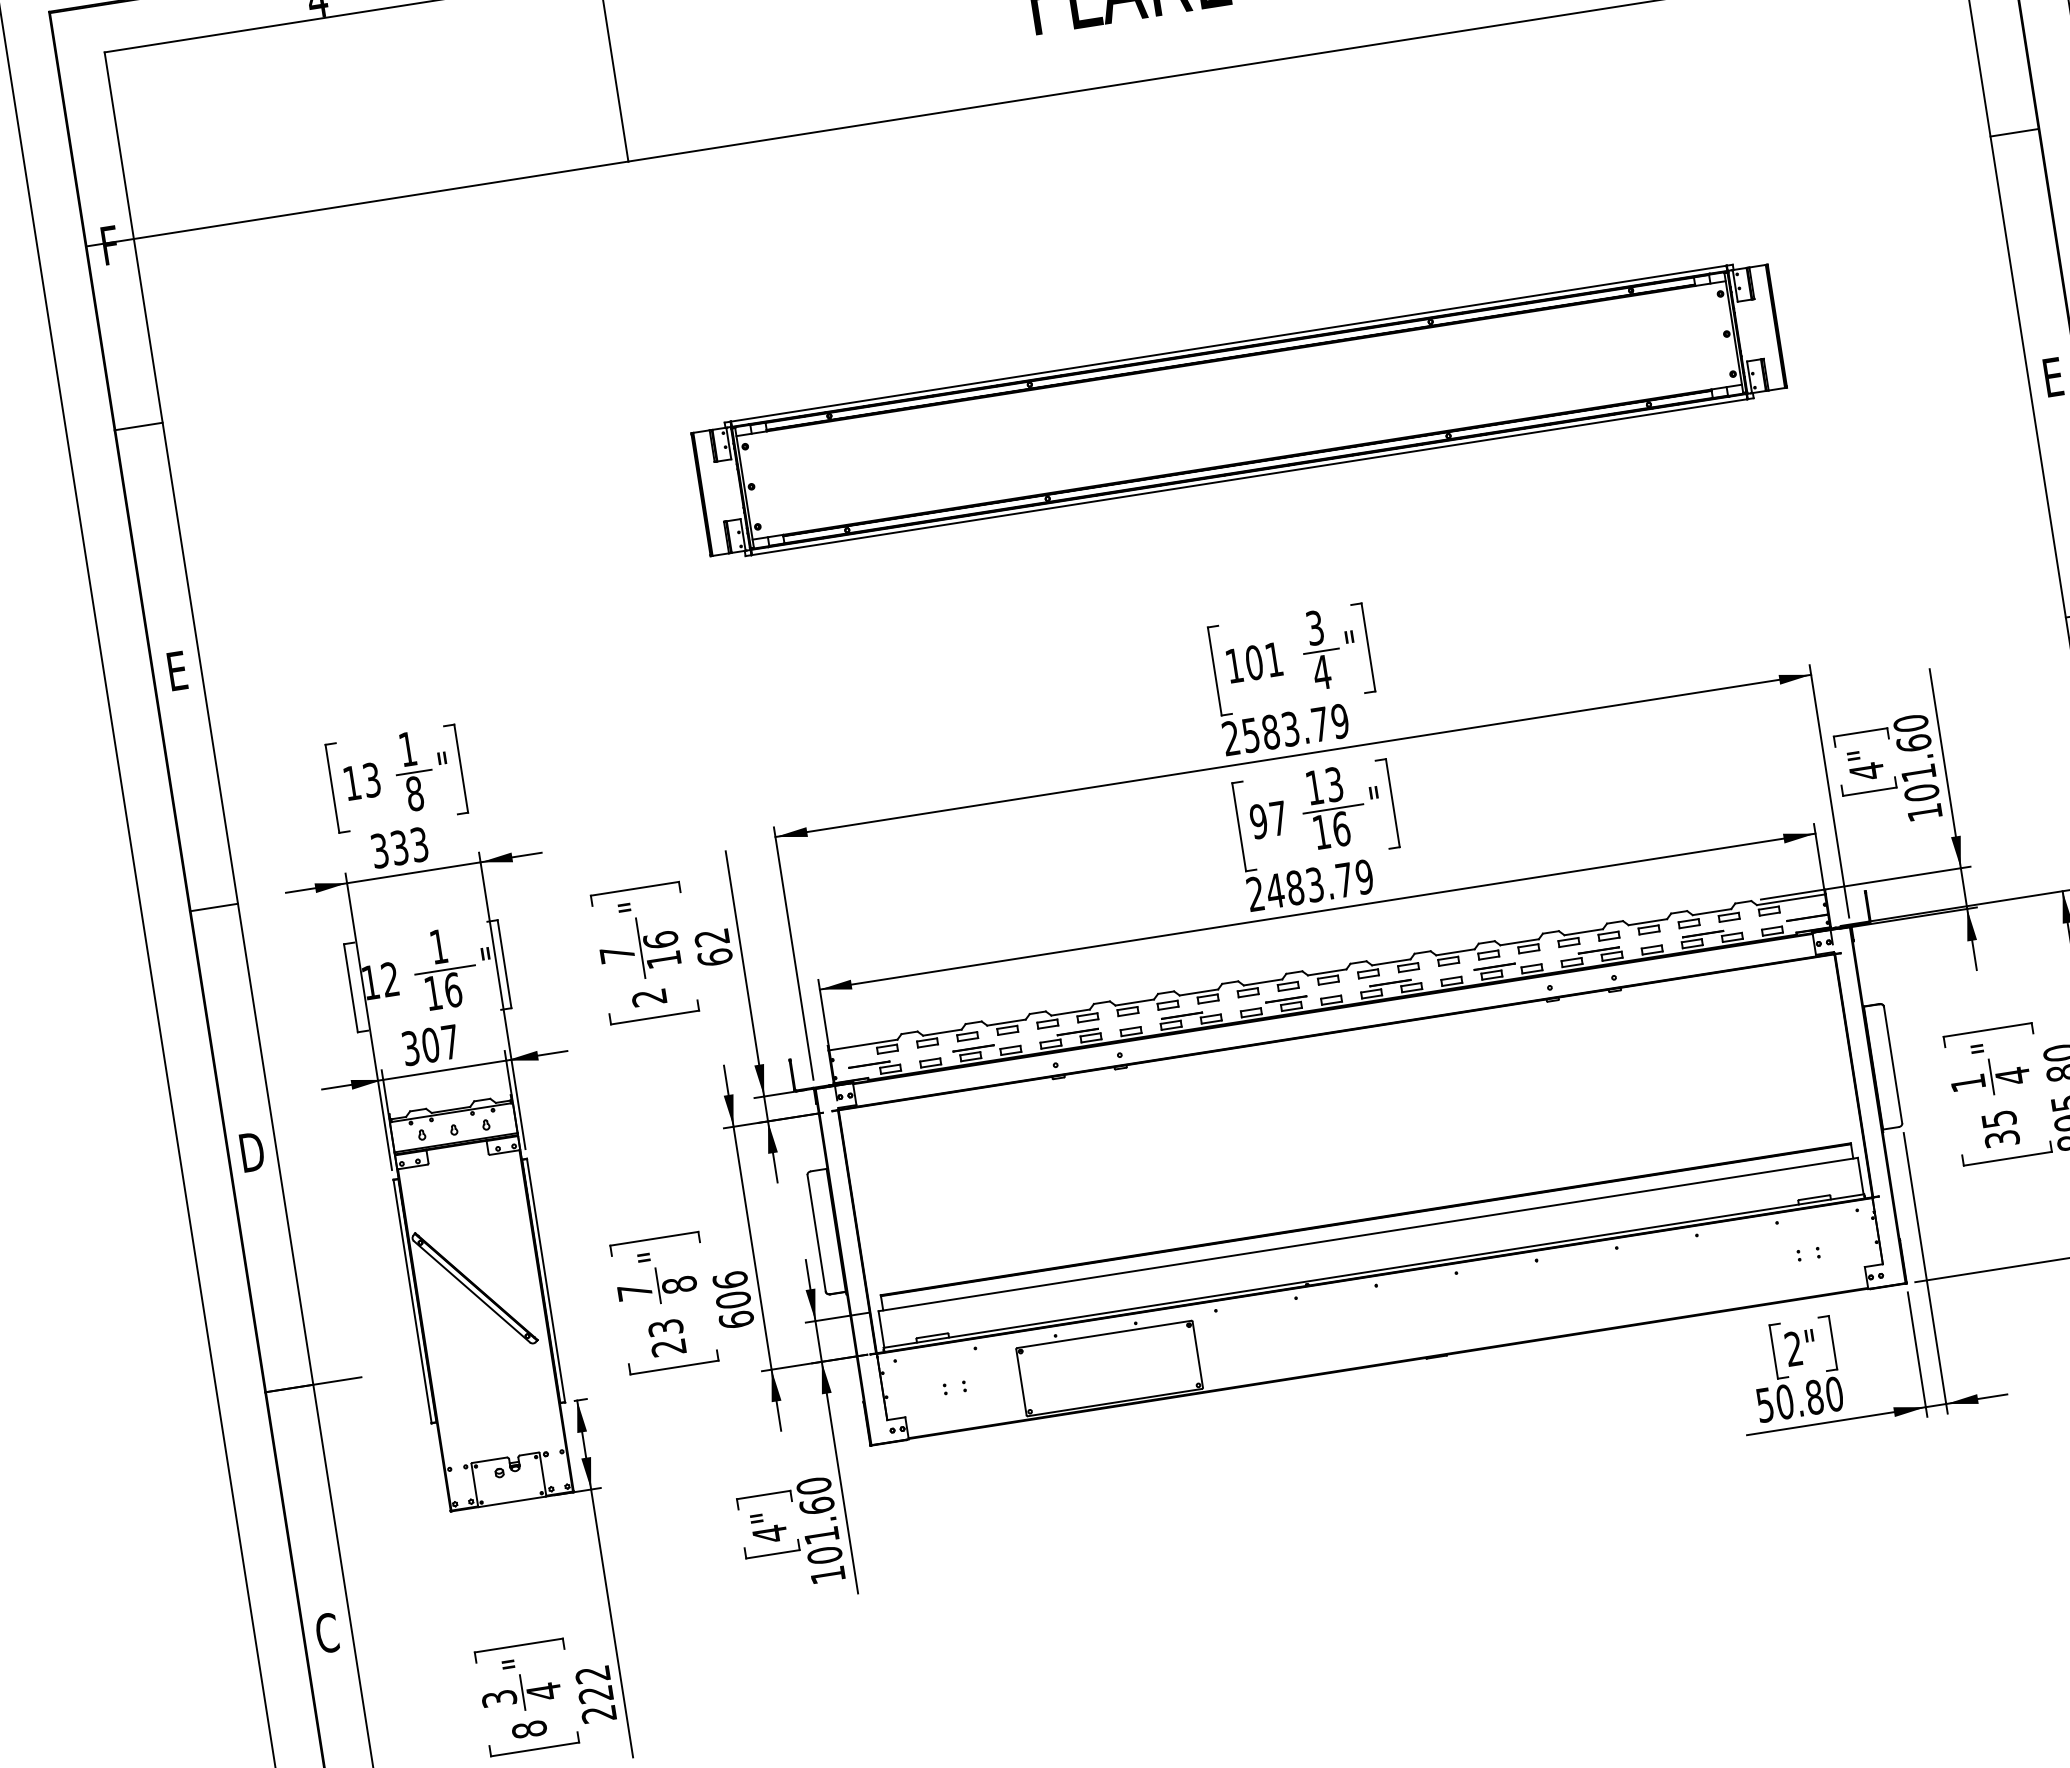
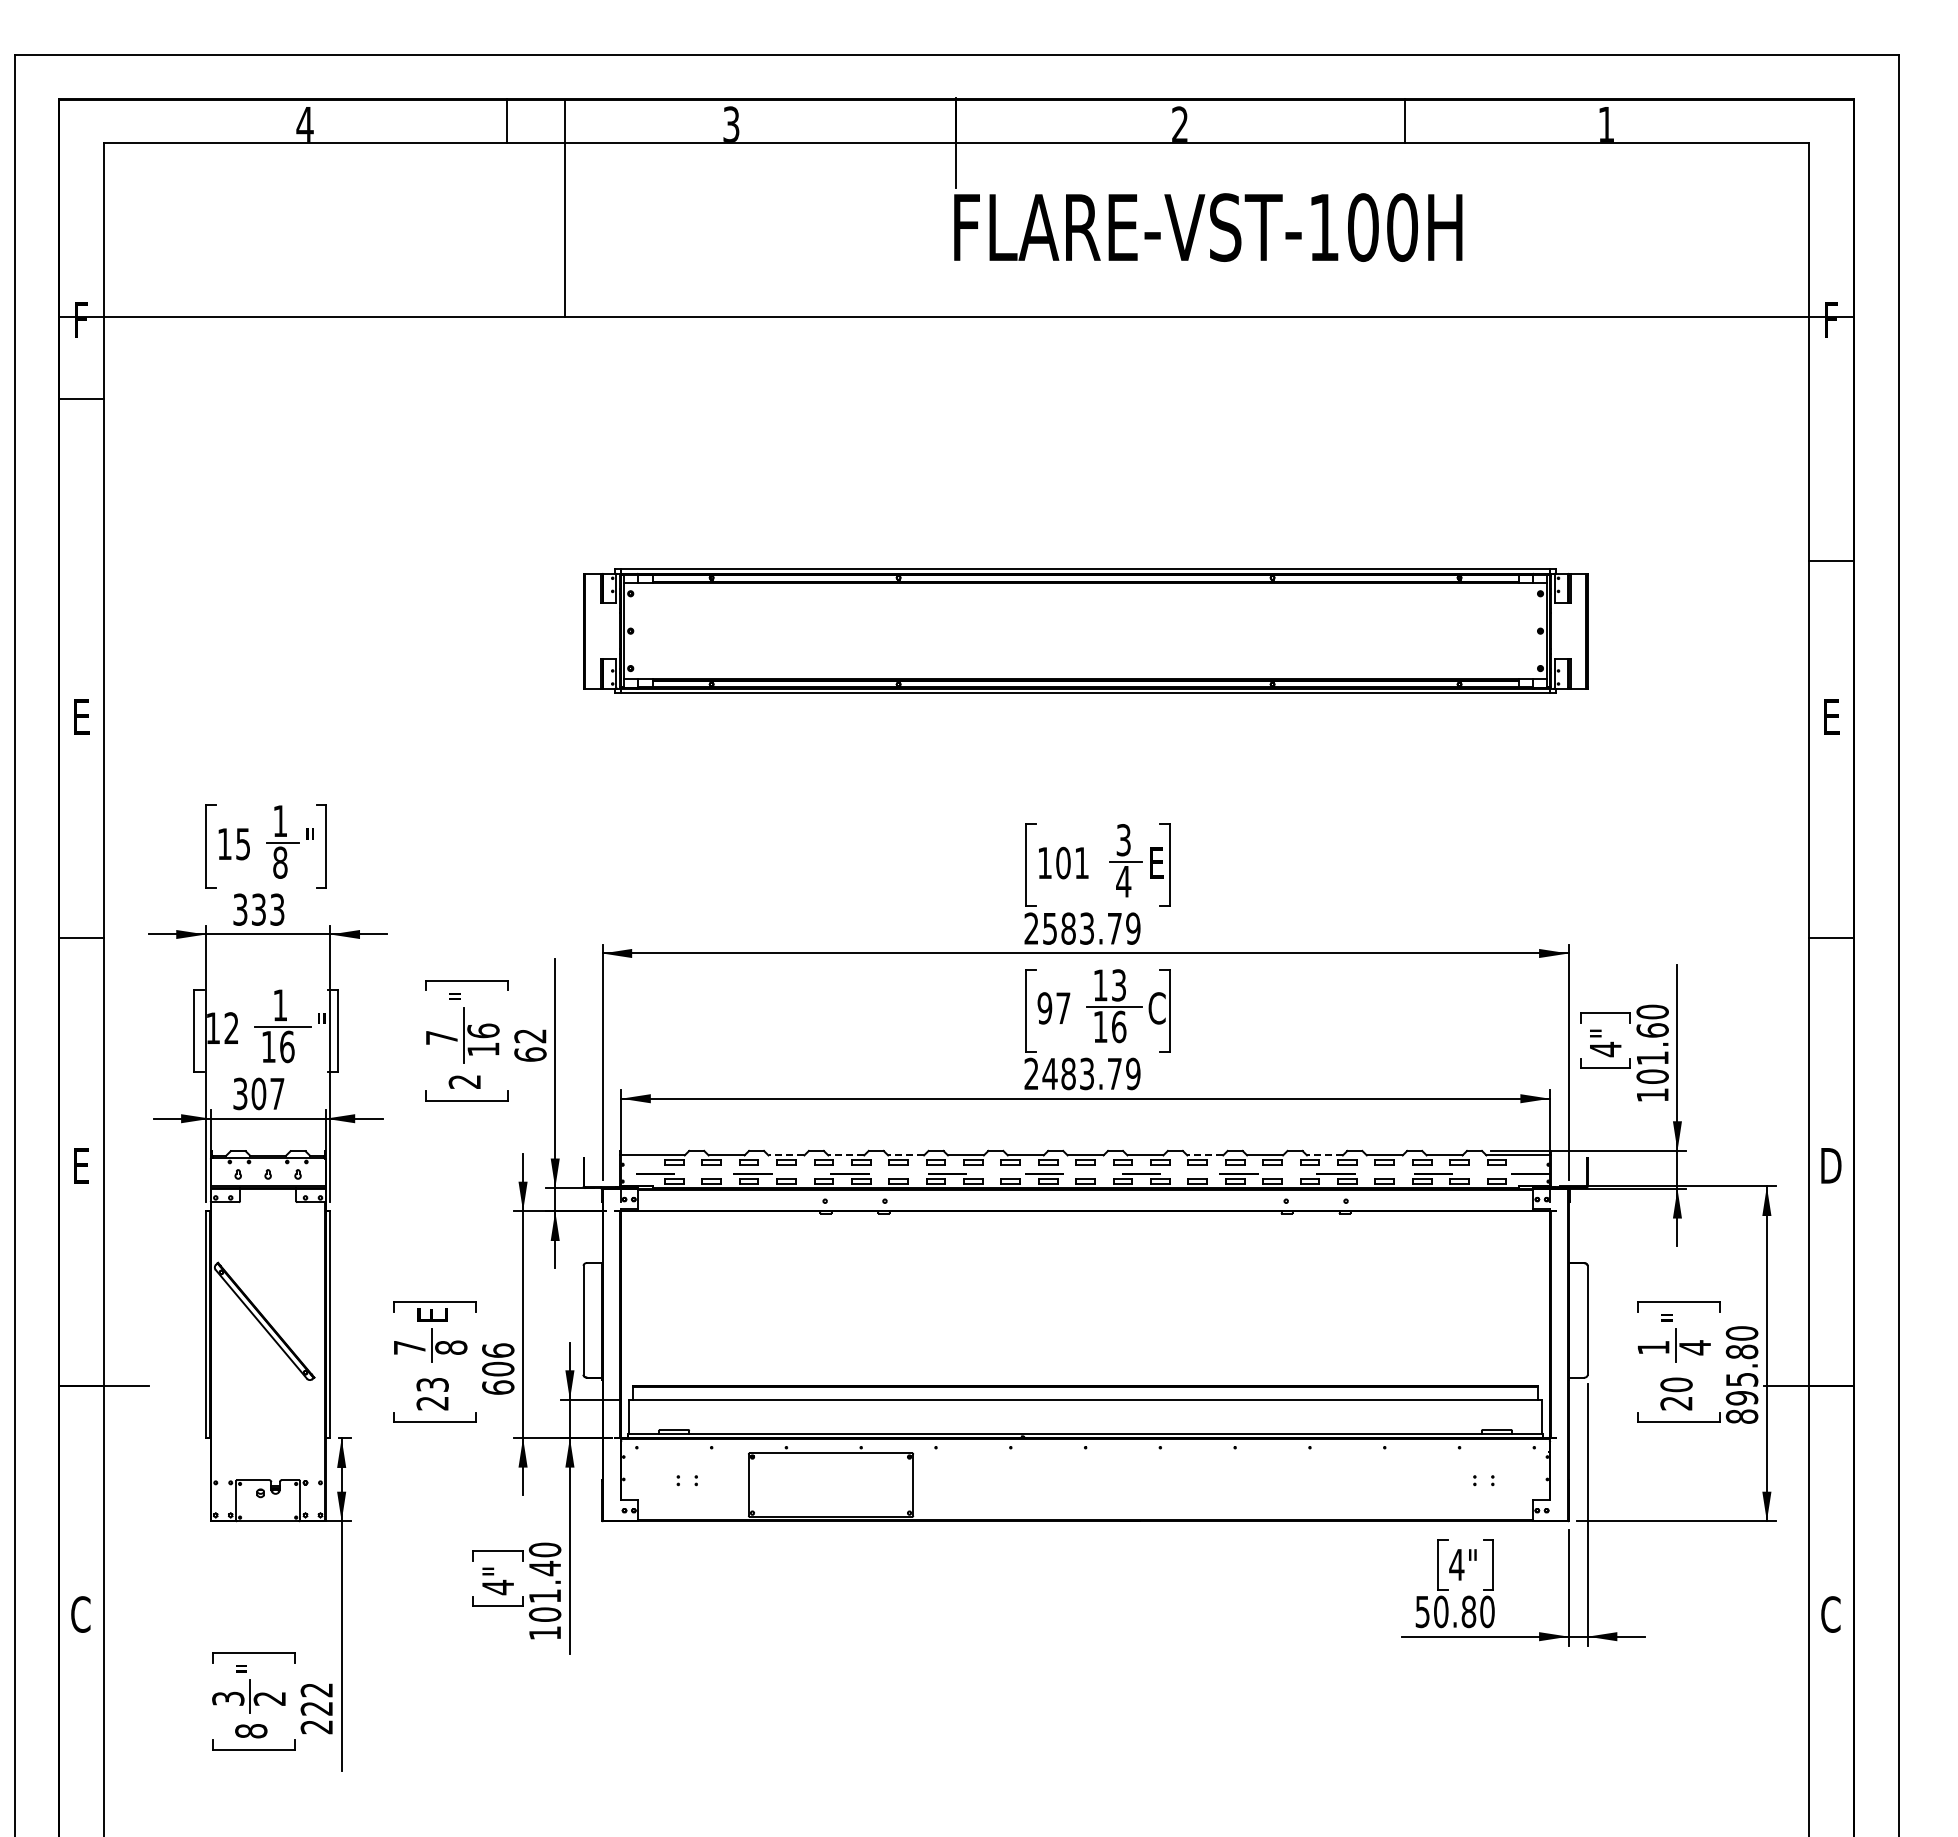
line: (2013, 132) -> (1830, 560), moved
line: (137, 426) -> (80, 398), moved
text: (1354, 646) -> (1156, 862), " -> E
text: (372, 779) -> (243, 843), 13 -> 15
text: (1378, 803) -> (1156, 1008), " -> C
line: (1583, 932) -> (1324, 1155), solid -> dashed
line: (1455, 952) -> (1205, 1155), solid -> dashed
line: (1135, 1002) -> (906, 1155), solid -> dashed
line: (1070, 1012) -> (846, 1155), solid -> dashed
line: (1006, 1022) -> (786, 1155), solid -> dashed
text: (2000, 1128) -> (1676, 1393), 35 -> 20
text: (252, 1151) -> (81, 1165), D -> E
text: (653, 1252) -> (432, 1314), " -> E
text: (1793, 1348) -> (1456, 1564), 2" -> 4"
text: (816, 1506) -> (544, 1568), 101.60 -> 101.40
text: (543, 1691) -> (269, 1698), 4 -> 2

